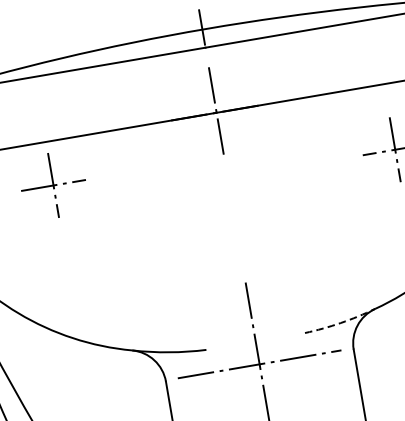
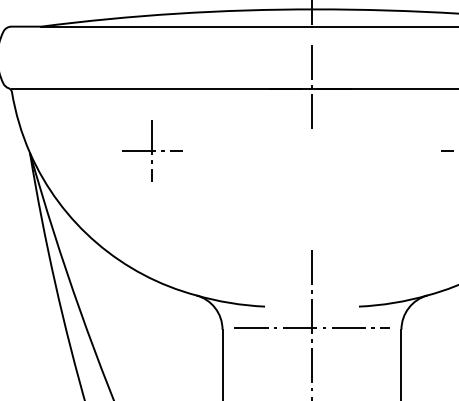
part: (53, 184) -> (152, 150), moved
arc: (340, 323) -> (393, 303), dashed -> solid

